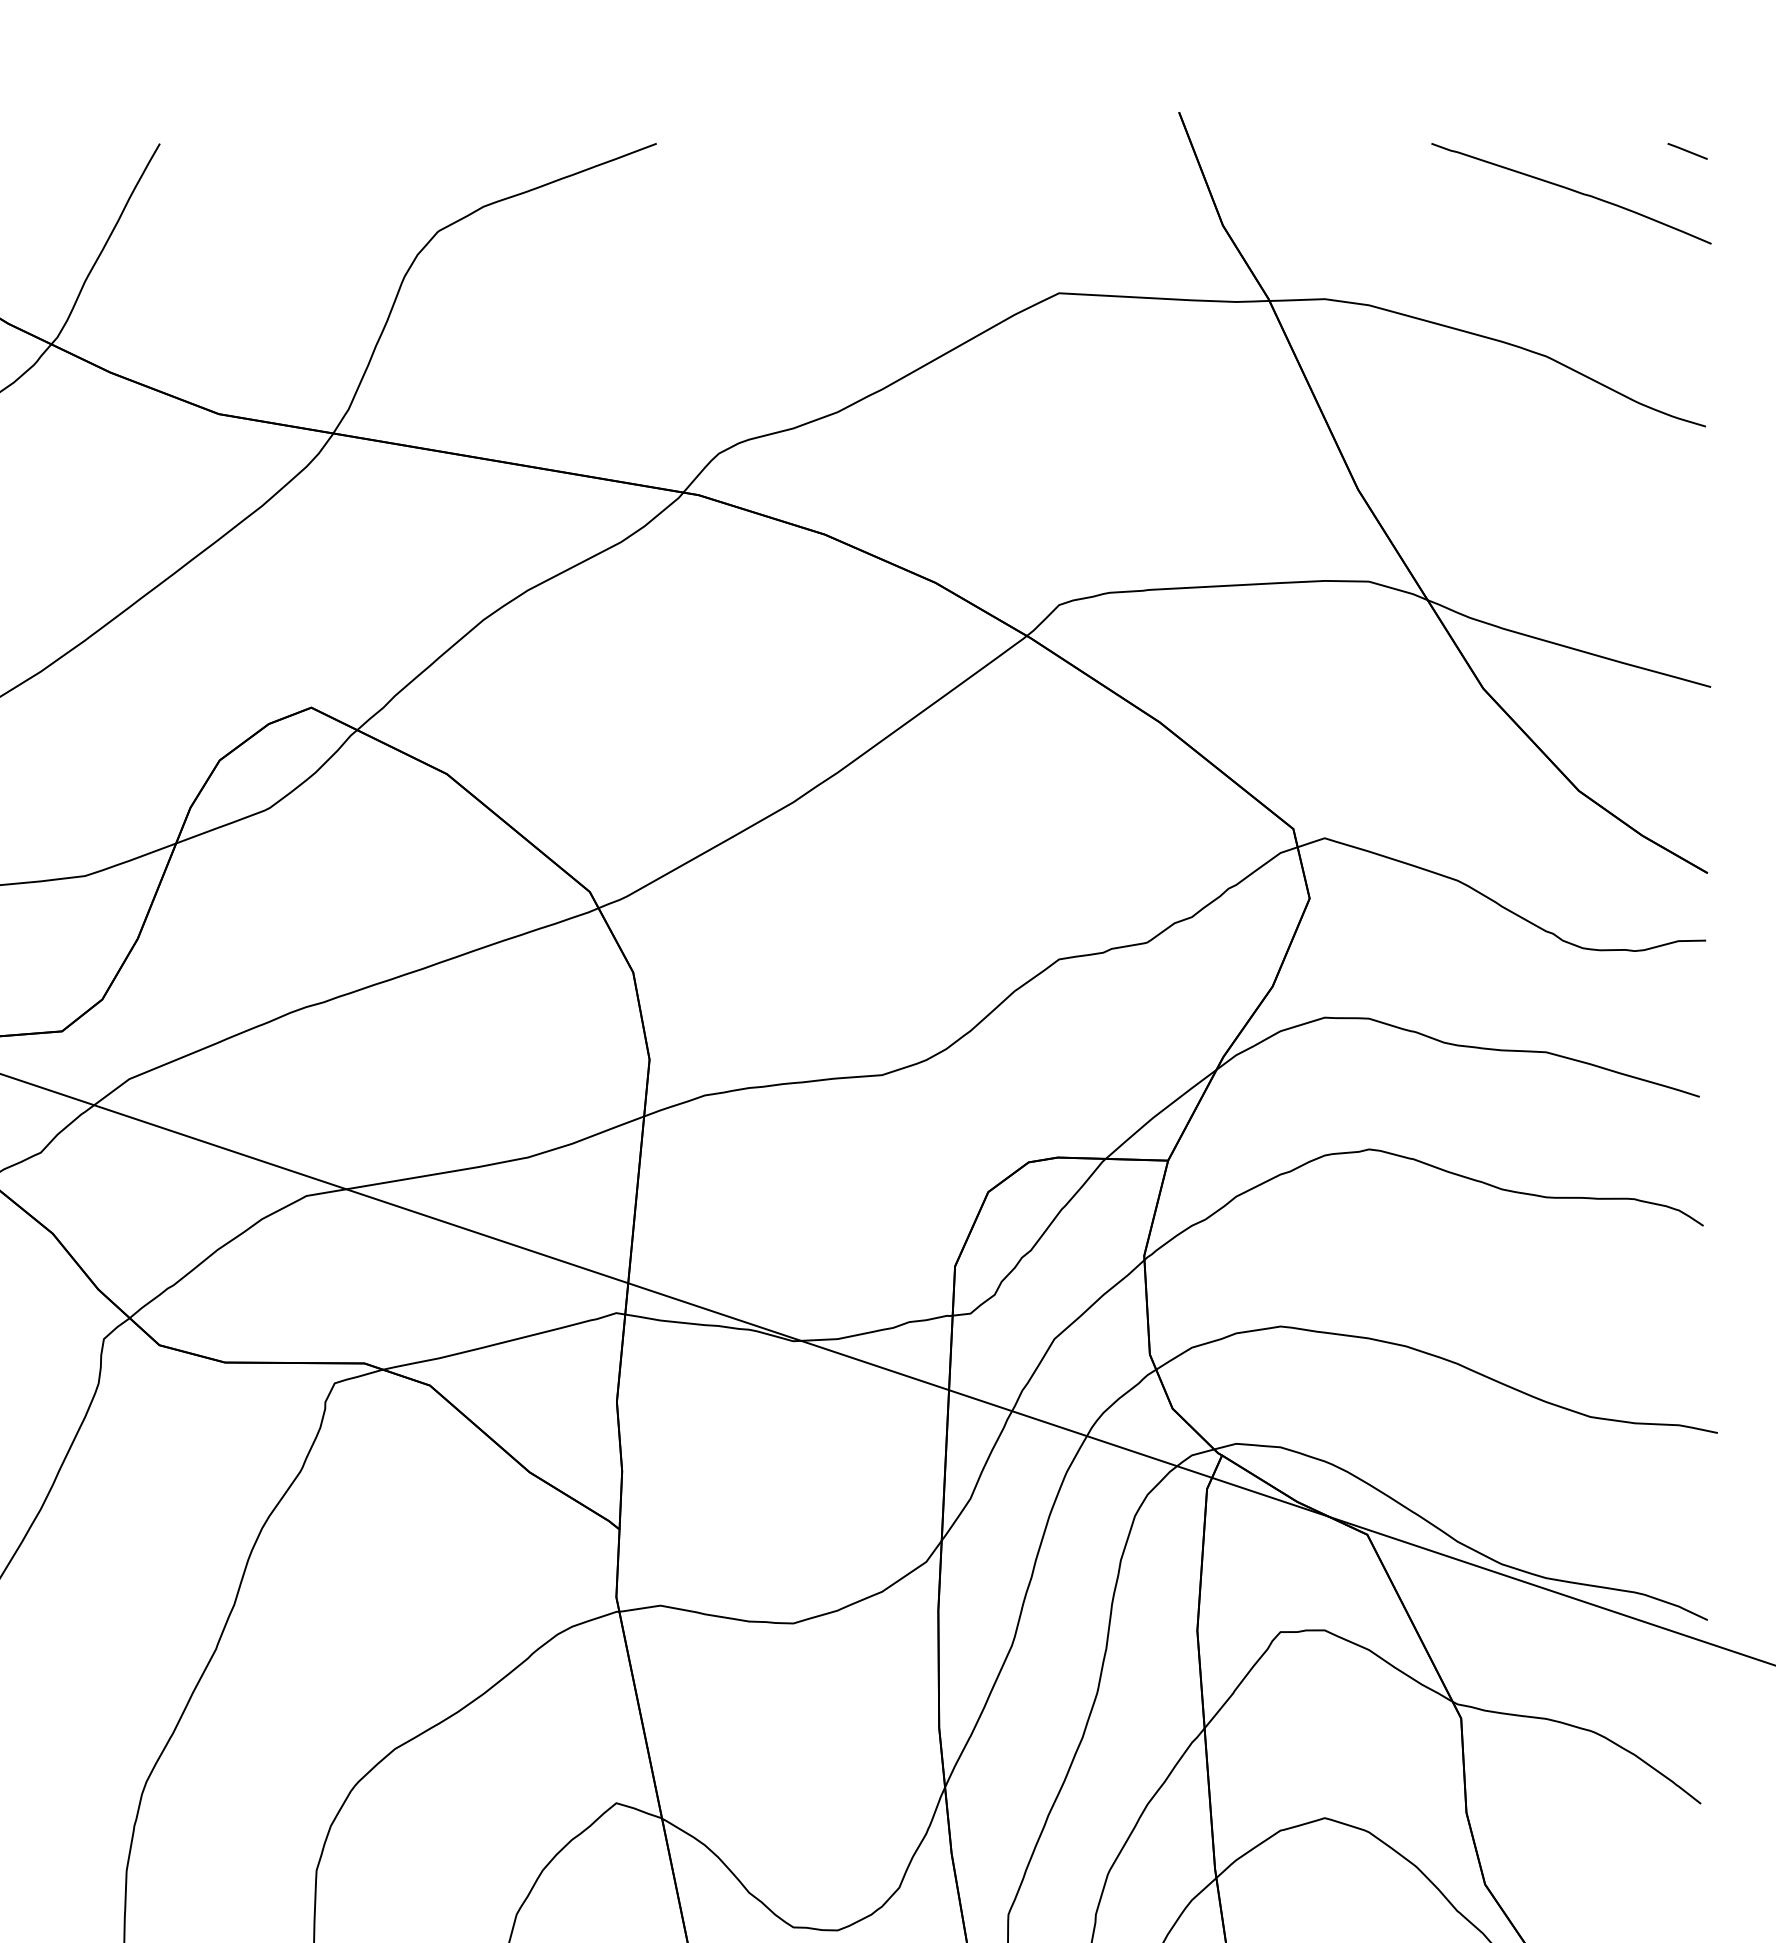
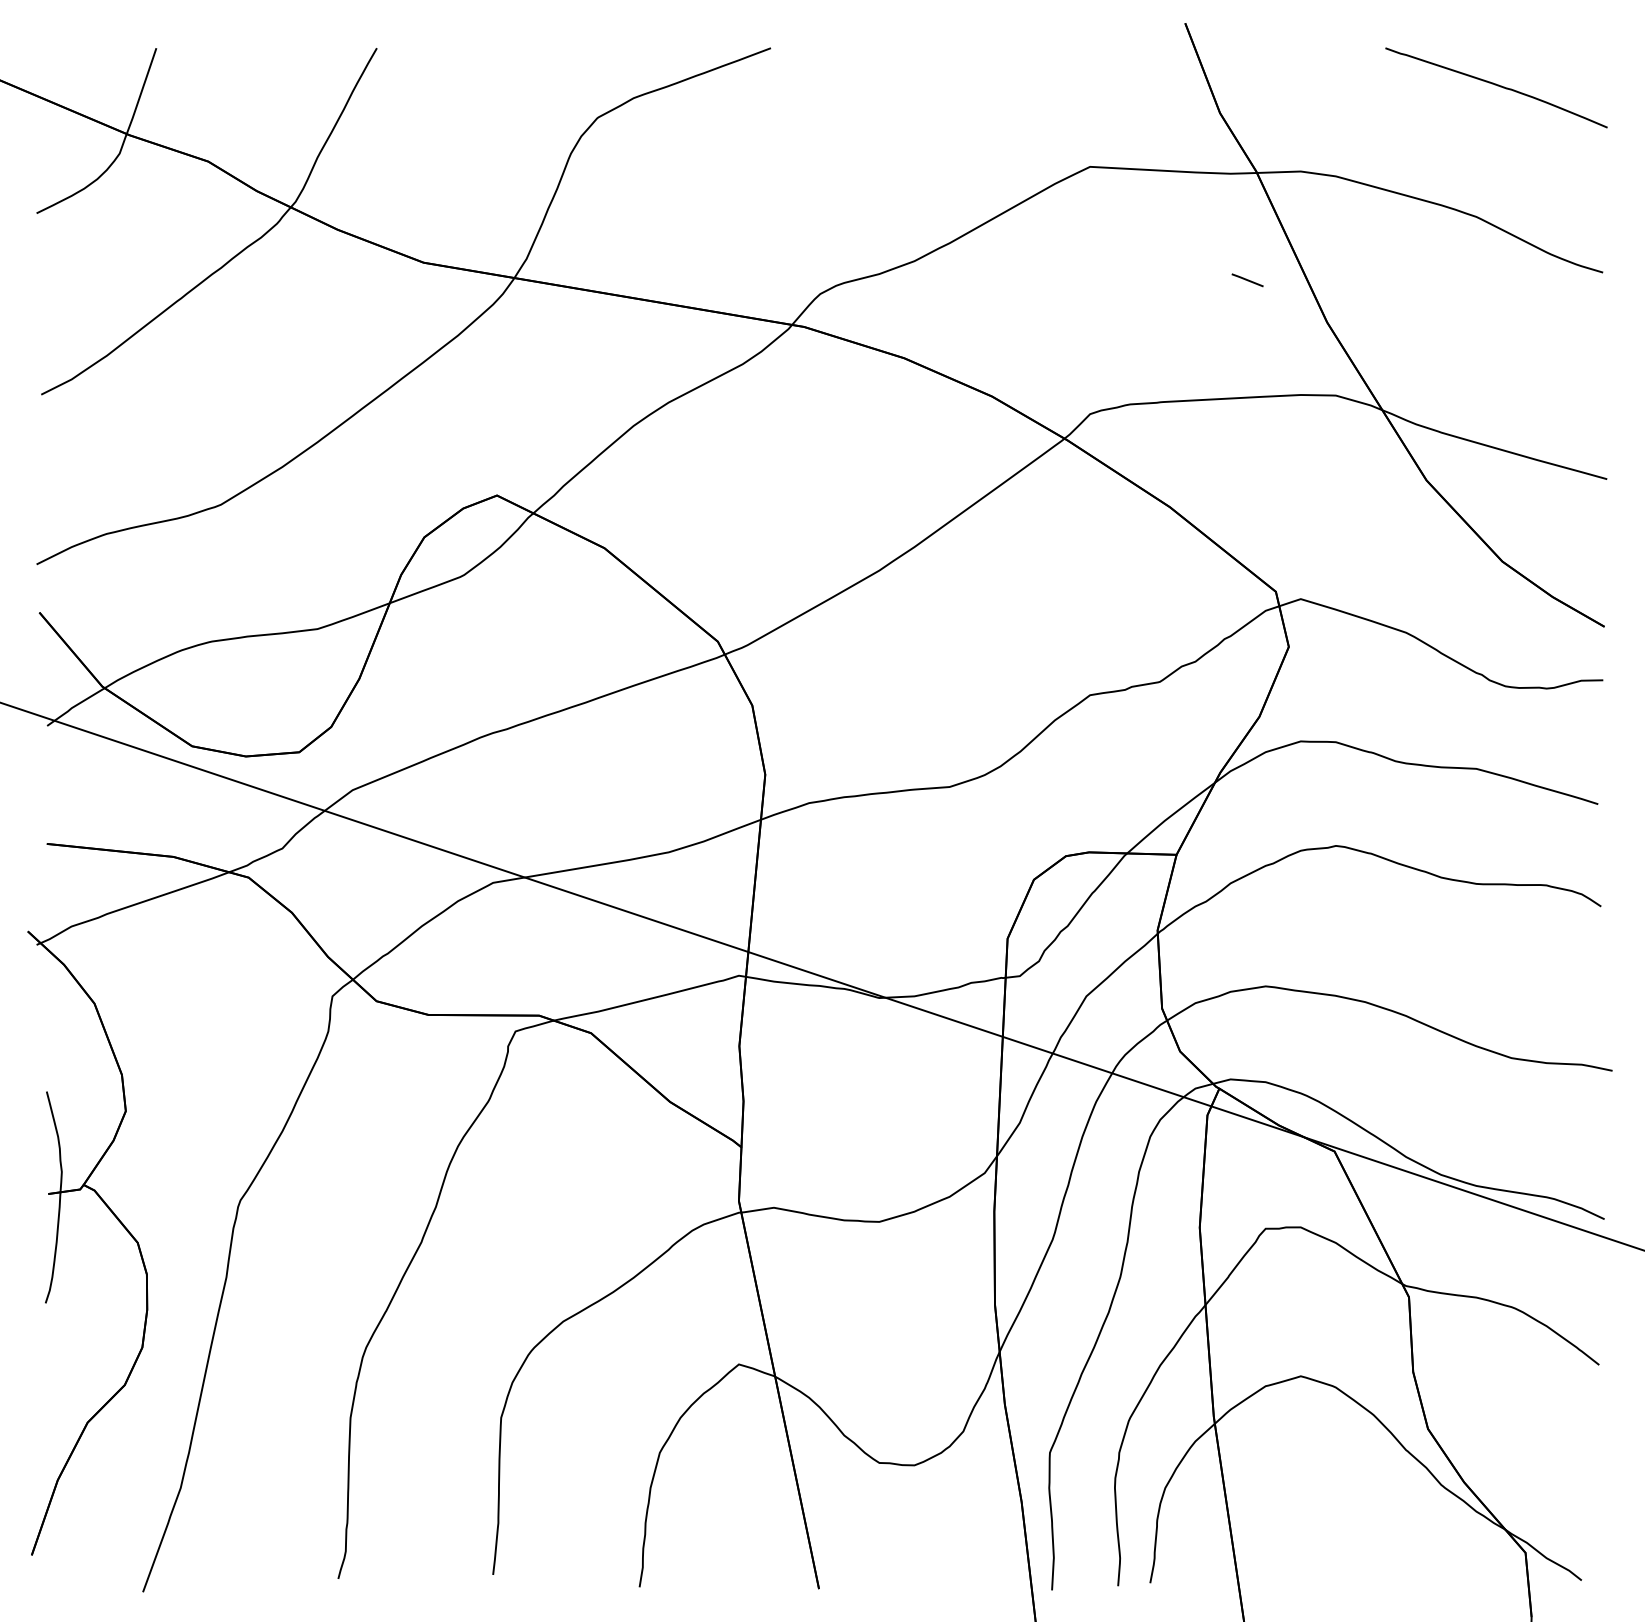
line: (1687, 151) -> (1247, 280), moved

